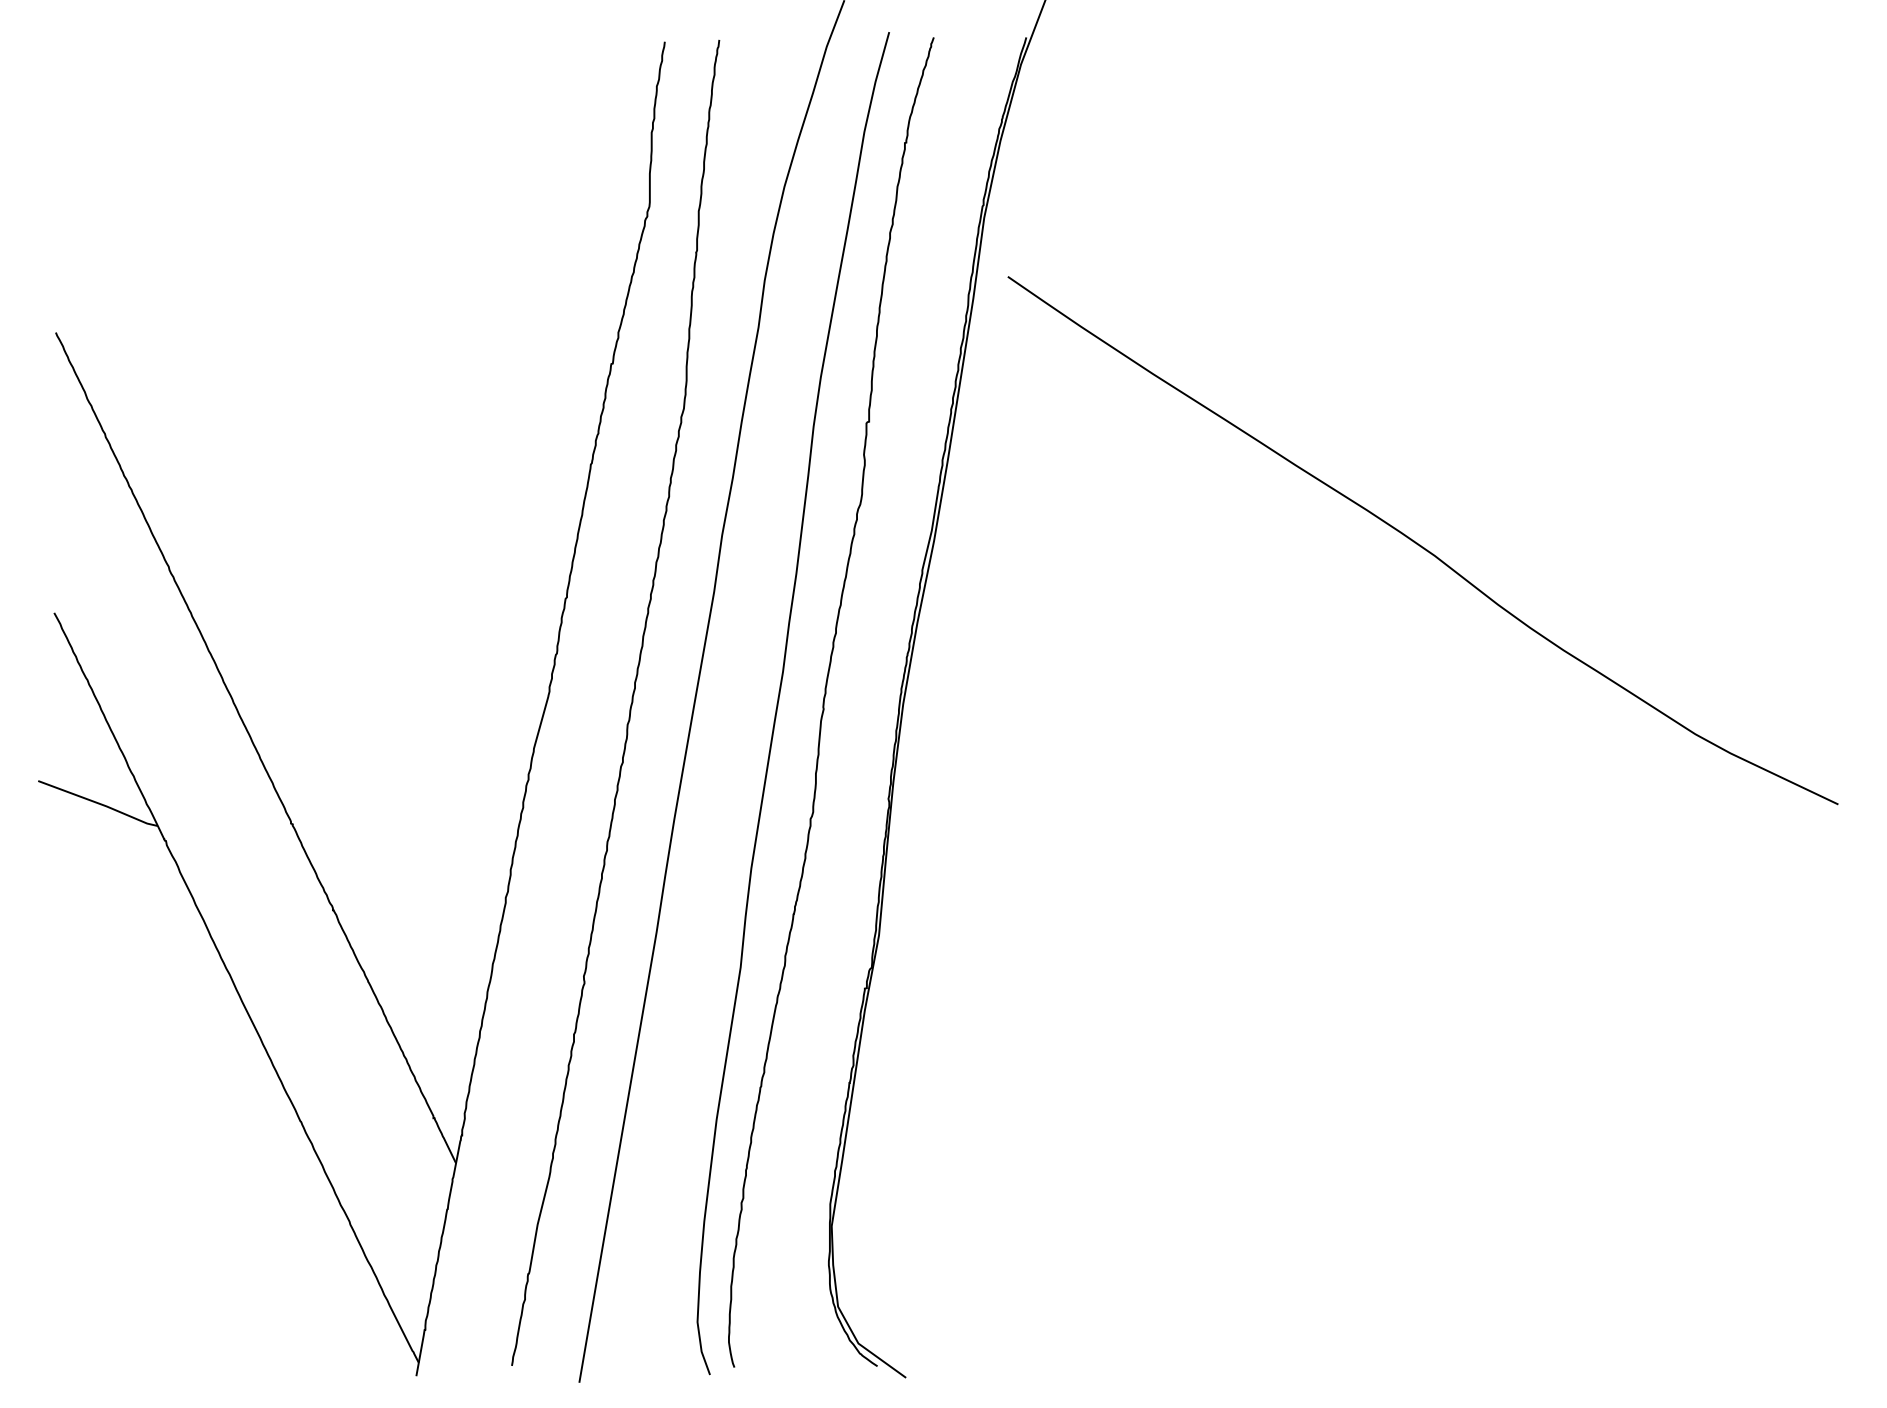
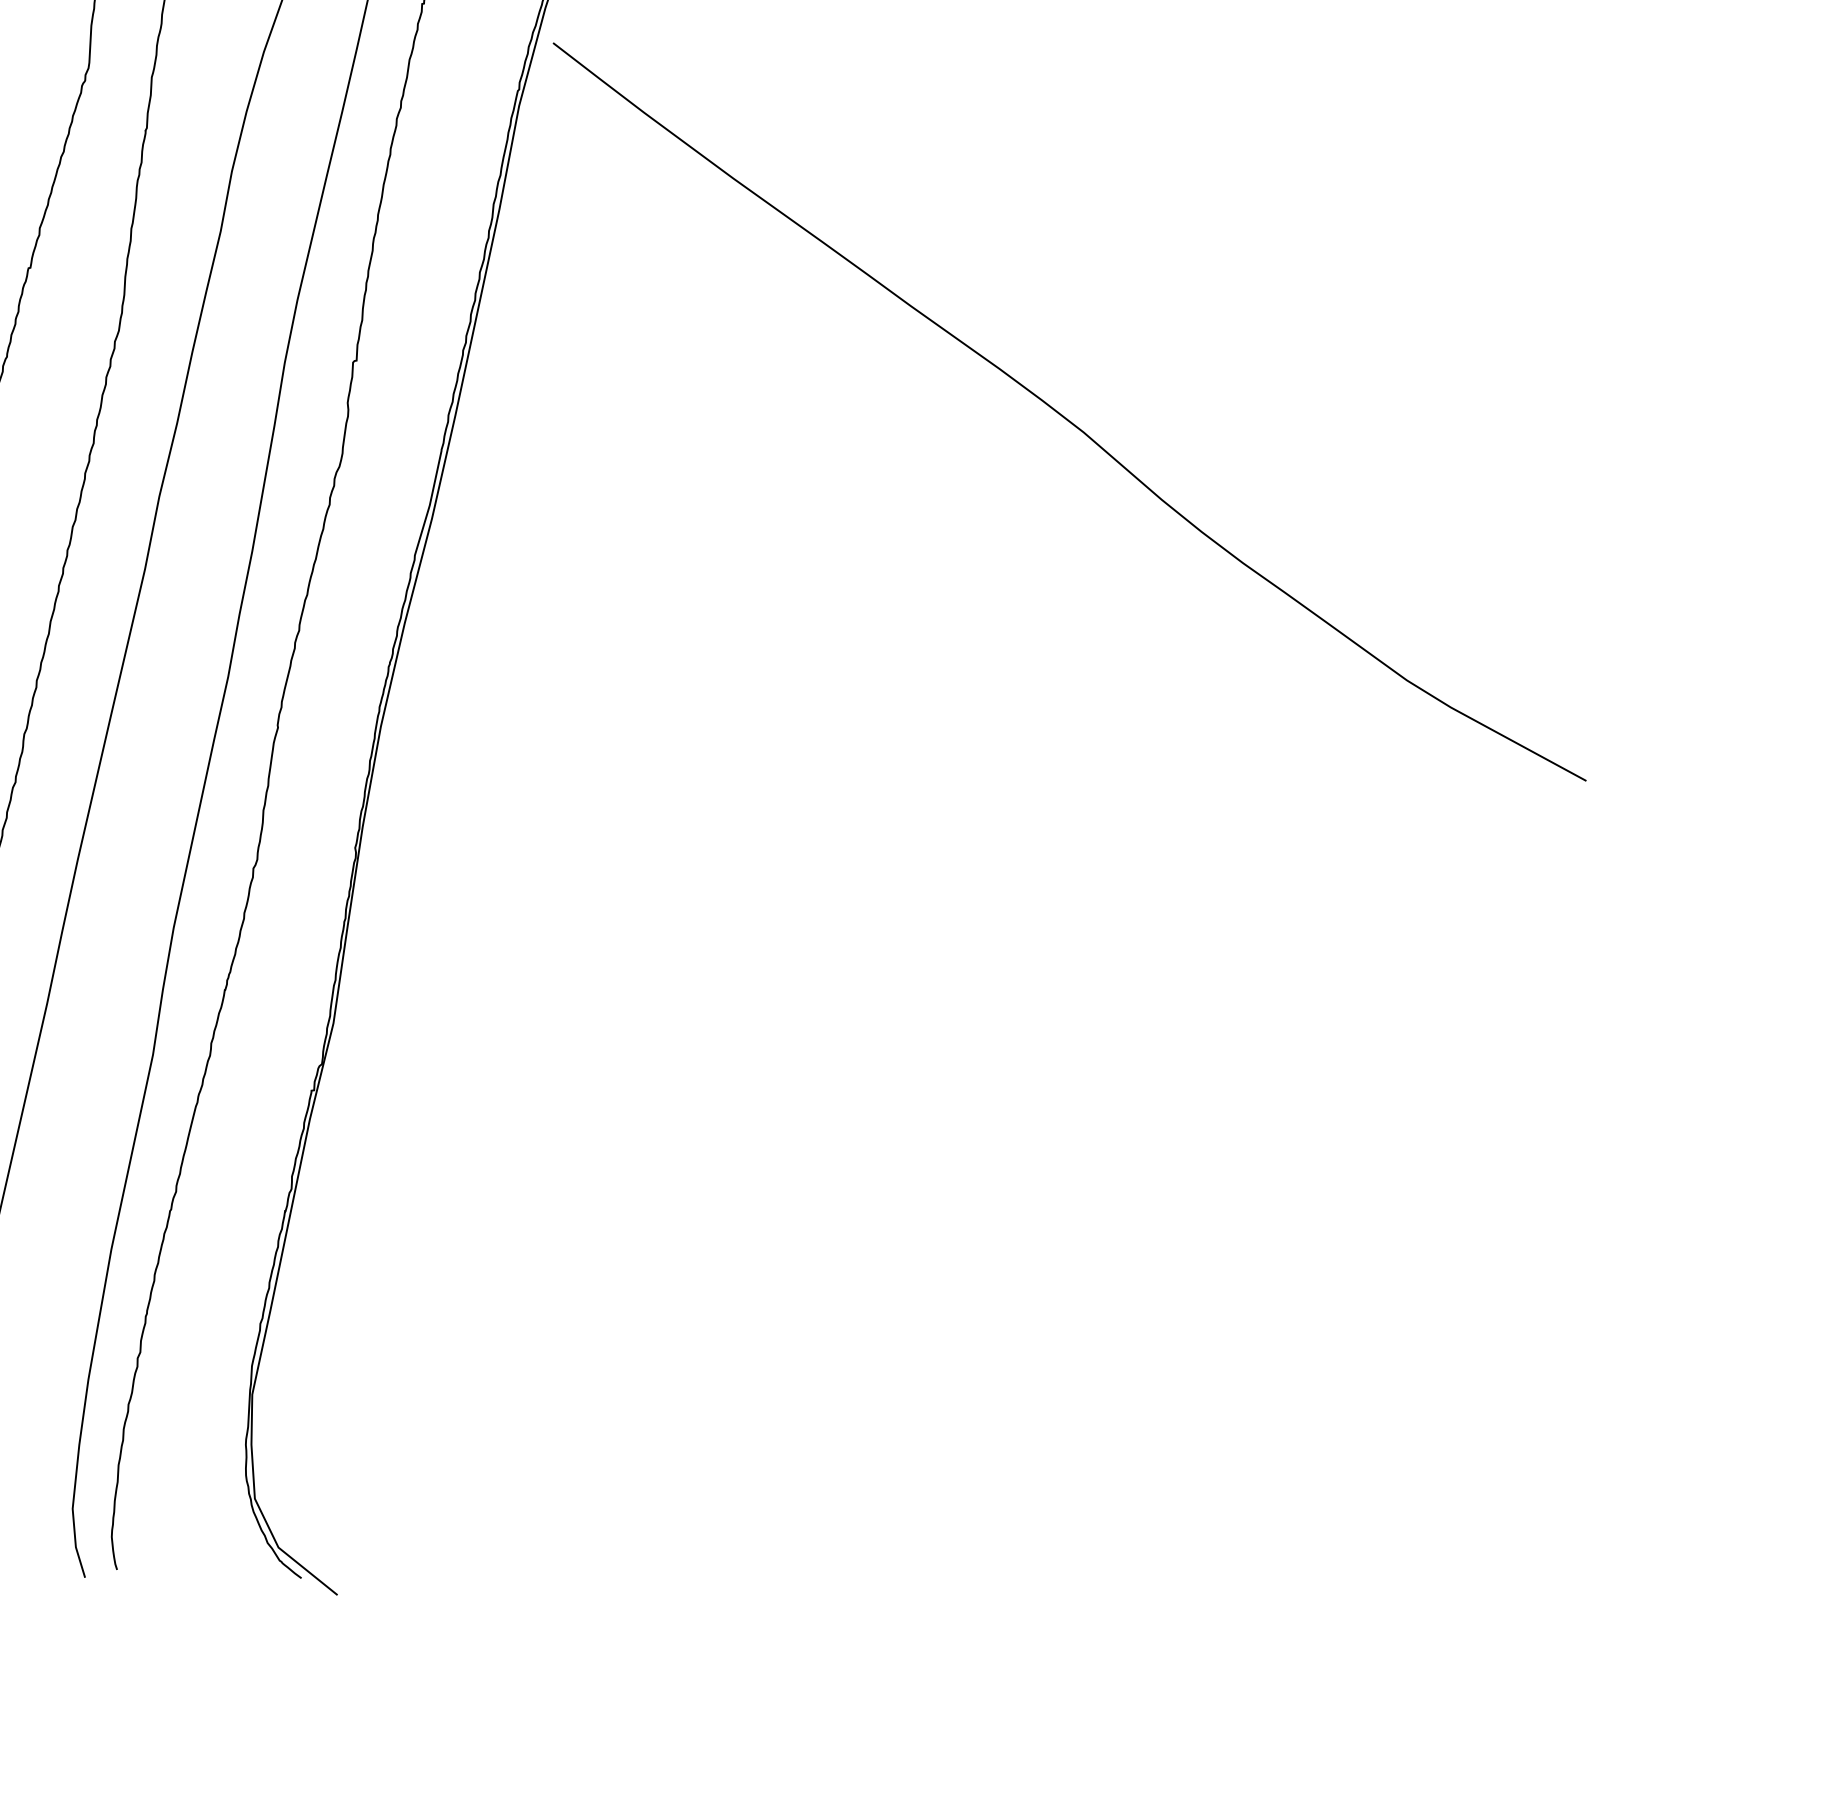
curve: (1420, 544) -> (1066, 416), moved

